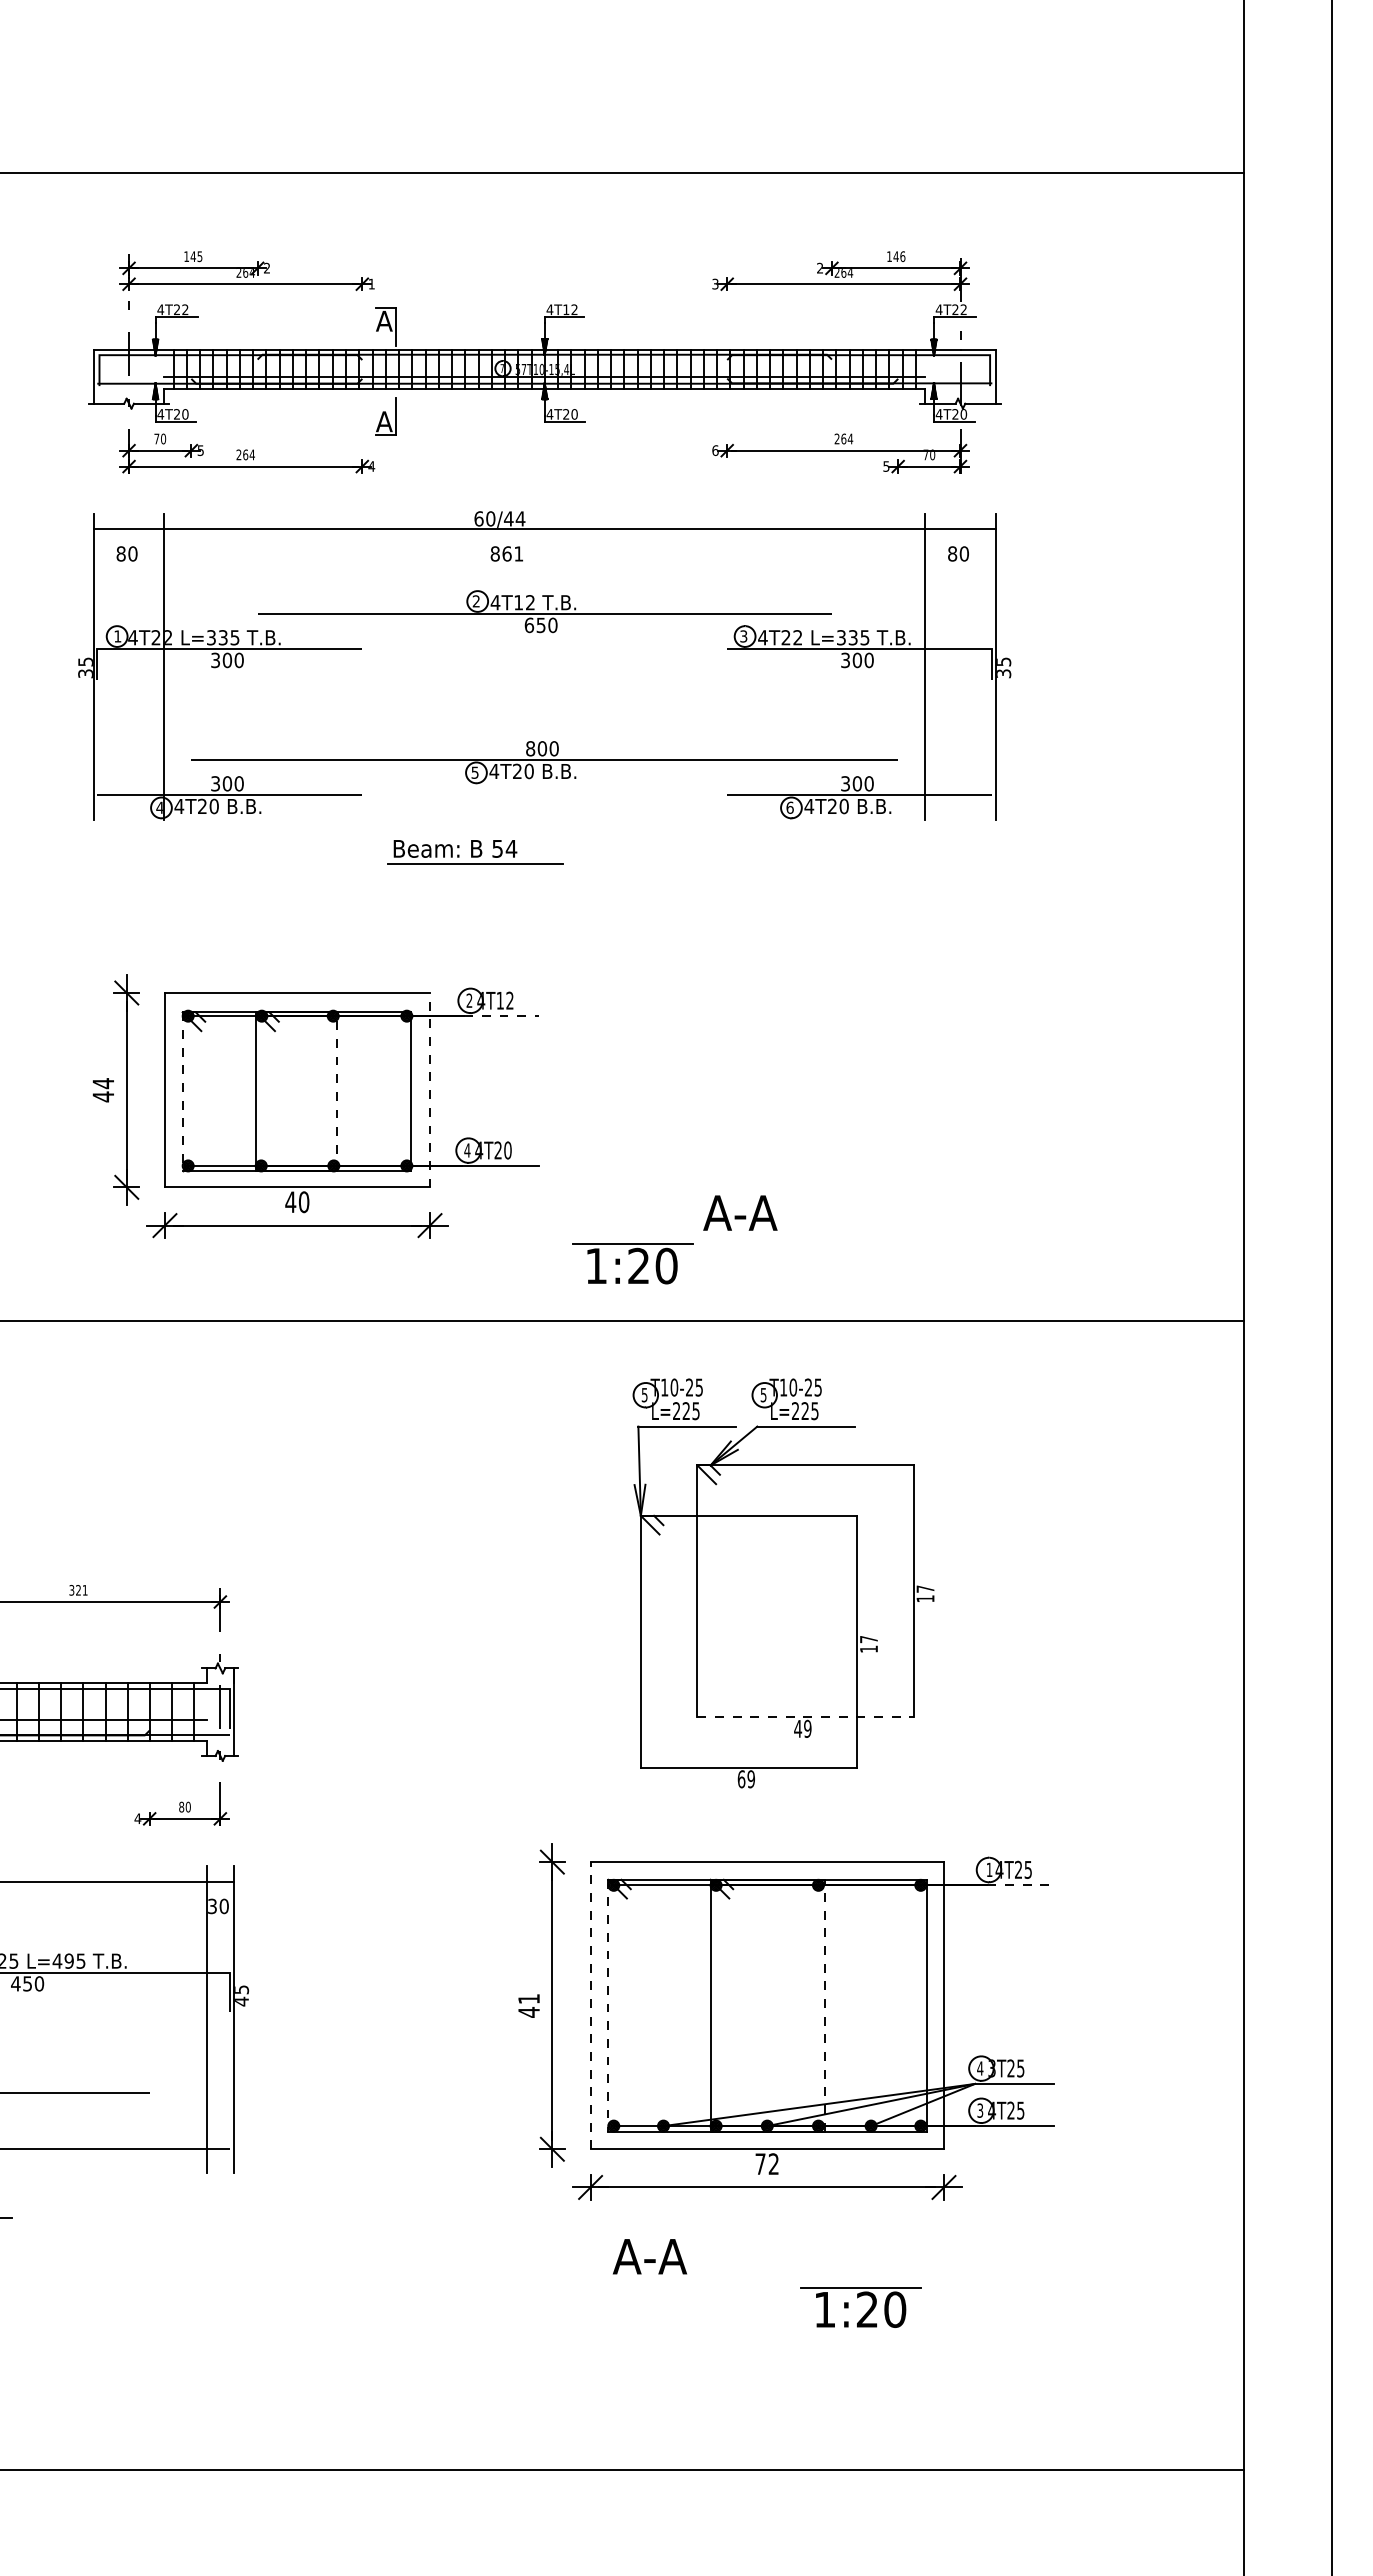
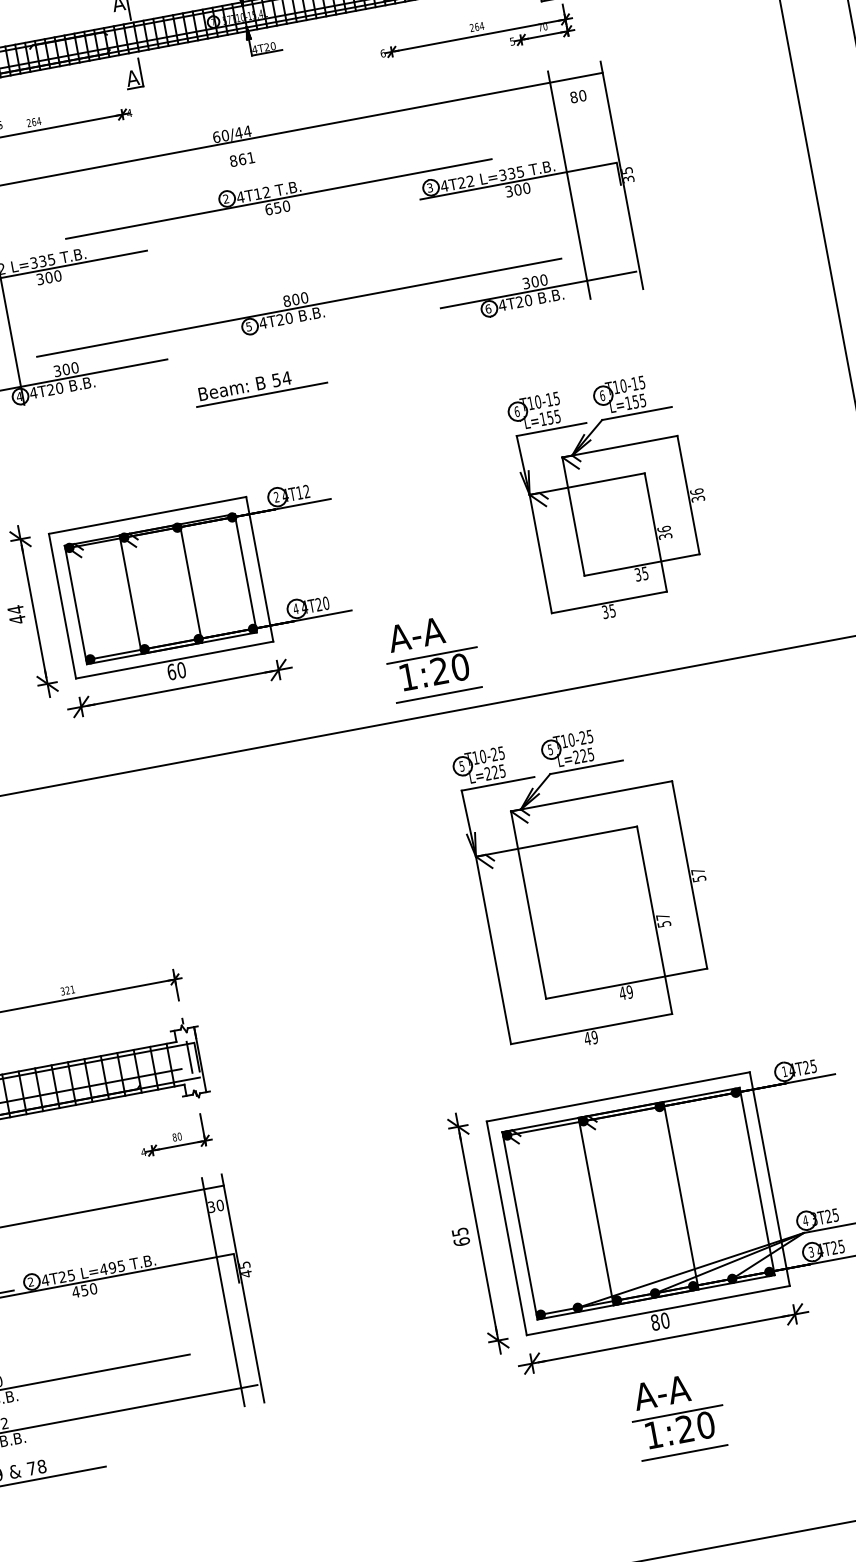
line: (501, 1016) -> (302, 504), dashed -> solid
part: (907, 1084) -> (614, 498), added
line: (430, 1089) -> (260, 568), dashed -> solid
line: (182, 1091) -> (75, 604), dashed -> solid
line: (337, 1091) -> (191, 583), dashed -> solid
text: (290, 1202) -> (171, 672), 40 -> 60
text: (740, 1212) -> (416, 634), moved
line: (632, 1297) -> (439, 695), added
text: (925, 1598) -> (699, 878), 17 -> 57
text: (869, 1648) -> (664, 923), 17 -> 57
line: (806, 1717) -> (627, 983), dashed -> solid
text: (741, 1779) -> (587, 1038), 69 -> 49
line: (1021, 1885) -> (810, 1078), dashed -> solid
text: (528, 2005) -> (460, 1236), 41 -> 65
line: (590, 2005) -> (506, 1228), dashed -> solid
line: (608, 2005) -> (520, 1225), dashed -> solid
line: (824, 2005) -> (680, 1195), dashed -> solid
text: (767, 2164) -> (660, 1321), 72 -> 80
text: (649, 2256) -> (661, 1392), moved
part: (866, 2312) -> (684, 1431), moved
line: (766, 2340) -> (684, 1453), added

